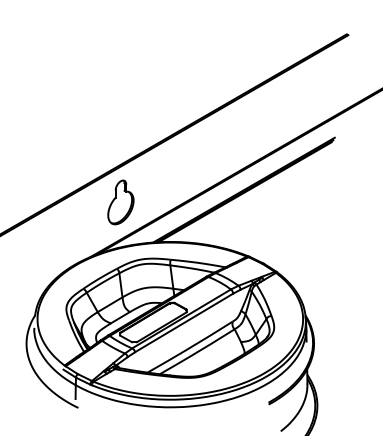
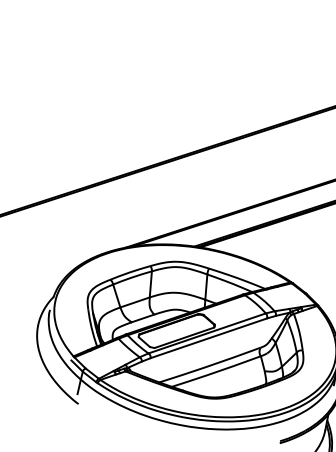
part: (120, 202) -> (168, 197), removed

